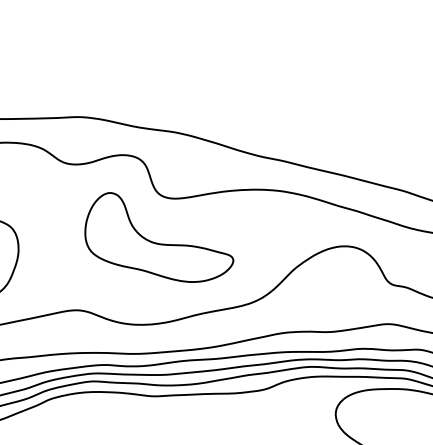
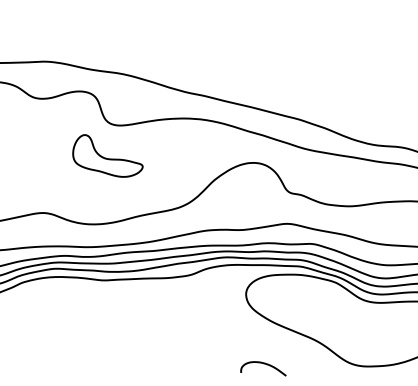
part: (158, 236) -> (107, 155), size x0.6

